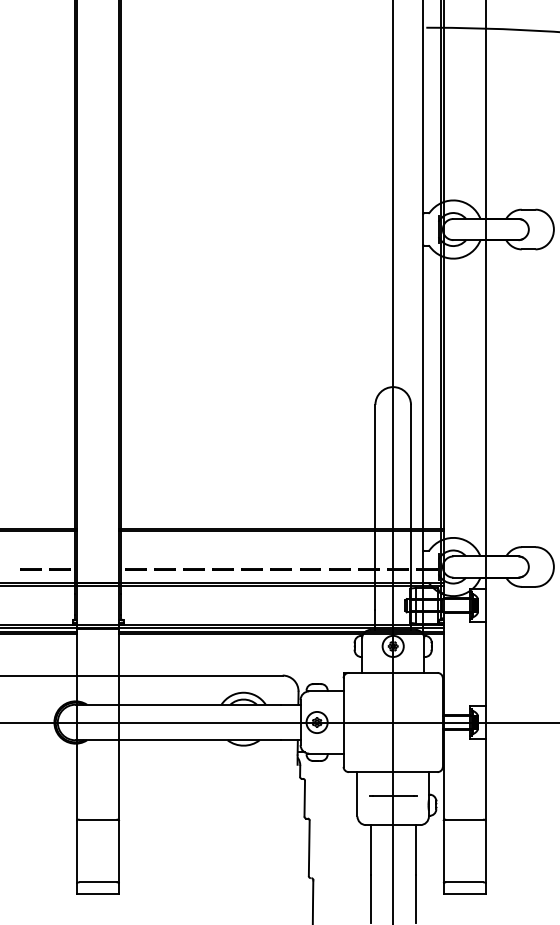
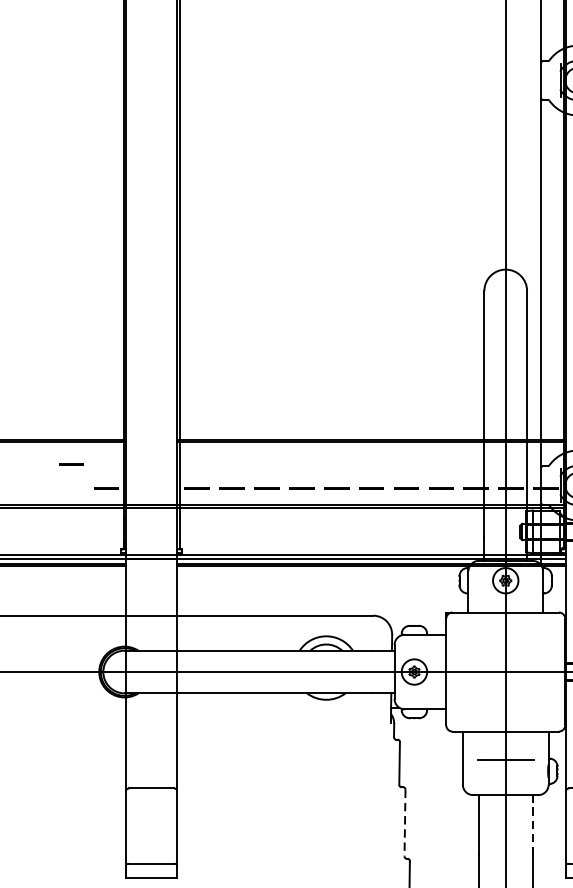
line: (30, 569) -> (70, 464), moved
line: (309, 848) -> (405, 823), solid -> dashed
line: (415, 849) -> (532, 824), solid -> dashed

